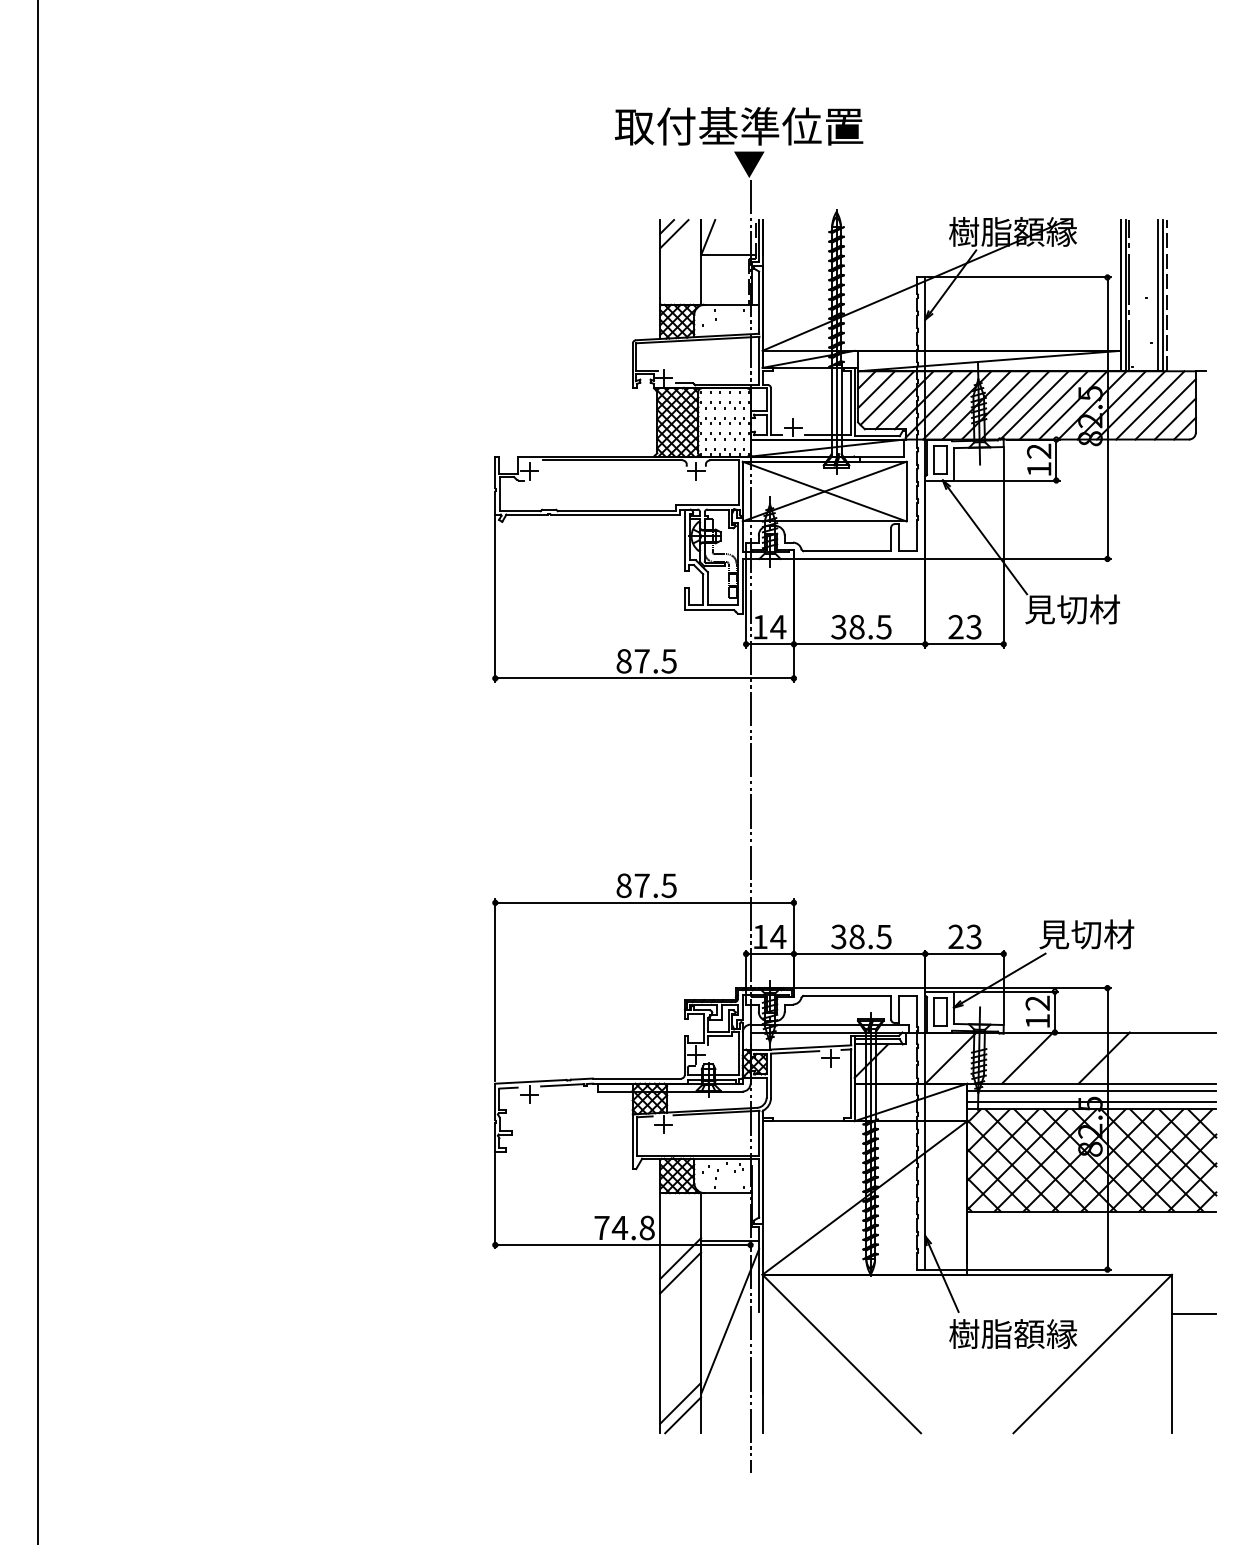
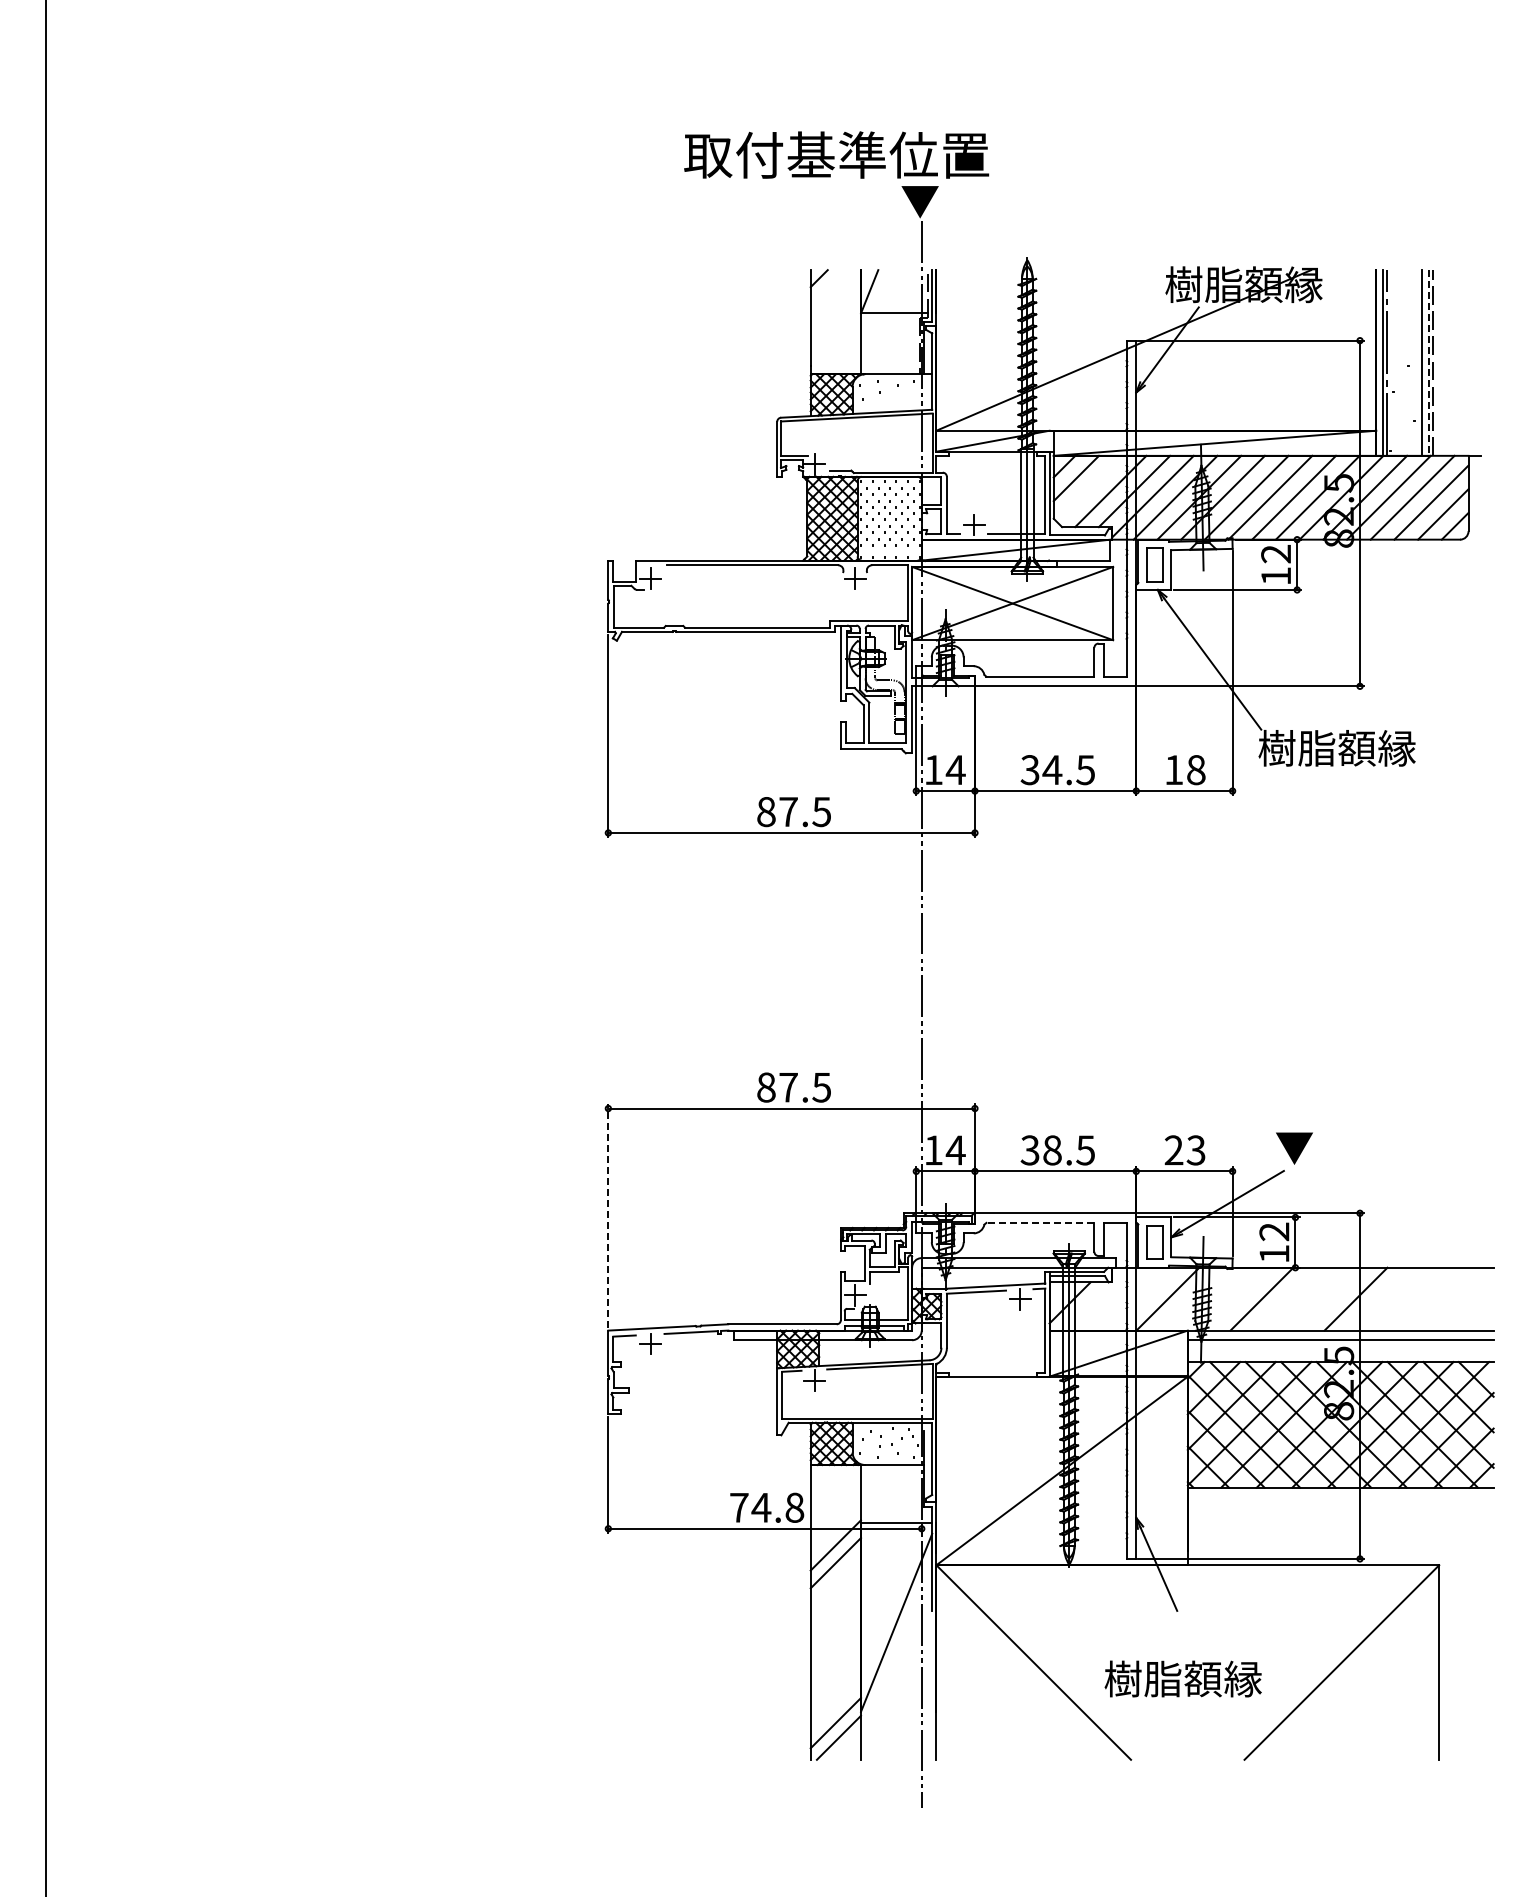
text: (738, 125) -> (836, 154), moved
line: (673, 234) -> (827, 287), removed
line: (1163, 296) -> (1428, 363), solid -> dashed
line: (887, 397) -> (1089, 488), removed
text: (1088, 608) -> (1336, 747), 見切材 -> 樹脂額縁
text: (857, 627) -> (1052, 770), 38.5 -> 34.5
text: (964, 627) -> (1184, 770), 23 -> 18
text: (1086, 933) -> (1334, 1146), 見切材 -> ▼
line: (495, 989) -> (608, 1215), solid -> dashed
line: (847, 995) -> (1040, 1222), solid -> dashed
line: (1091, 1101) -> (1340, 1352), removed
line: (1194, 1314) -> (1466, 1613), removed
text: (1012, 1333) -> (1182, 1678), moved

